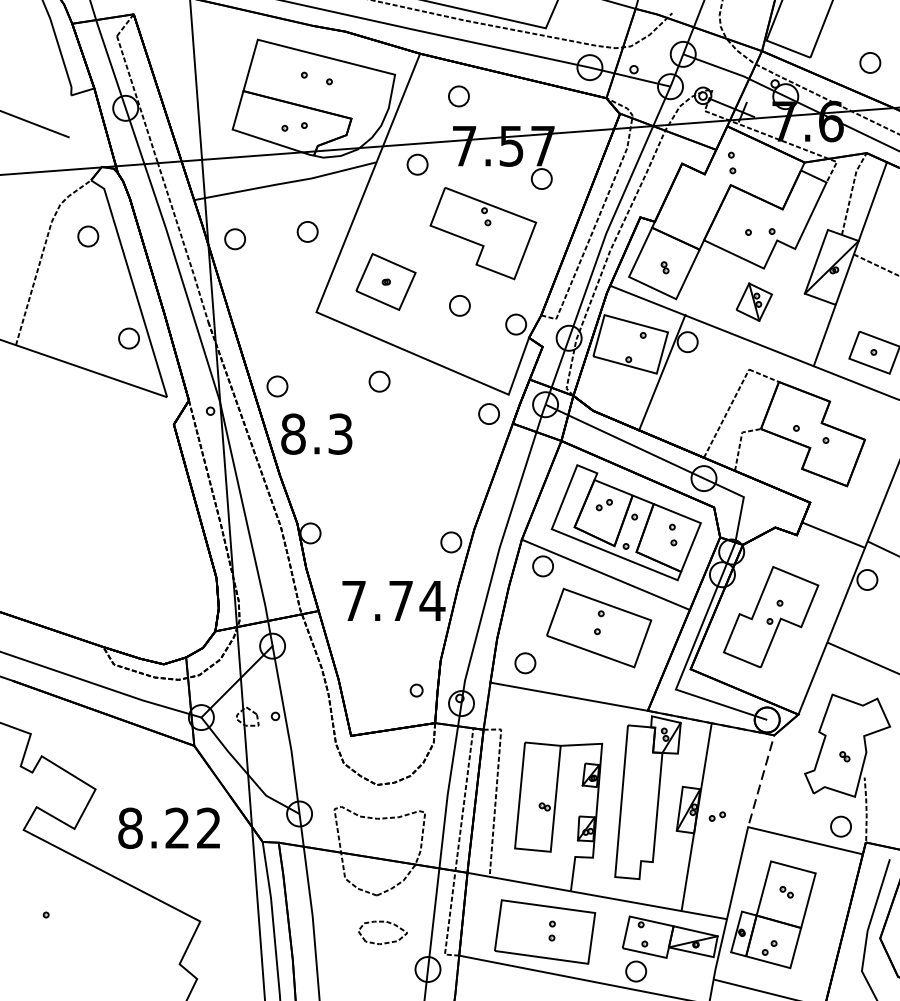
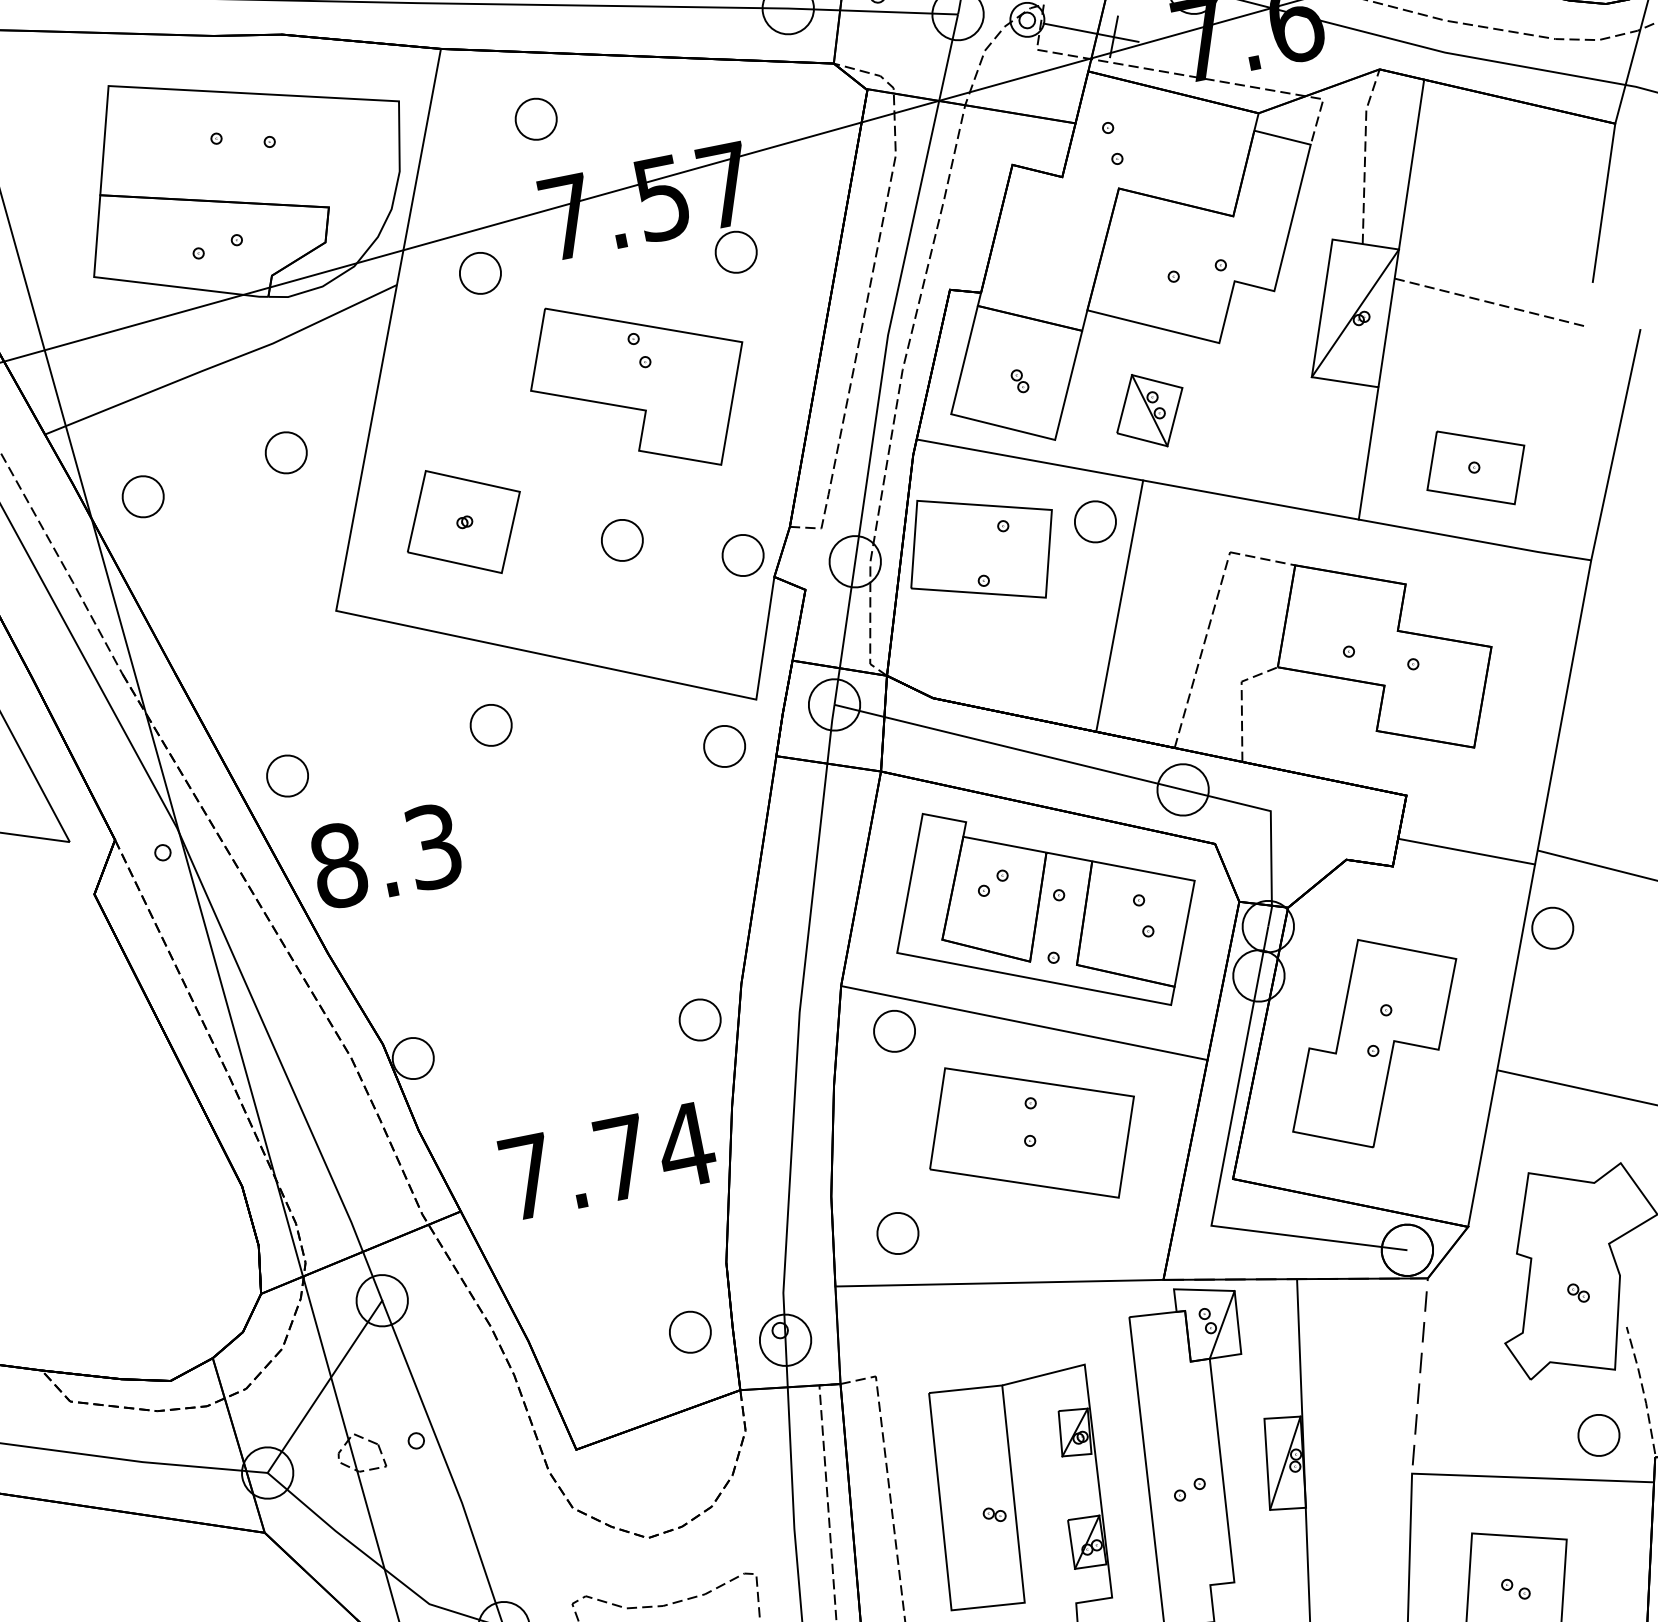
part: (754, 301) -> (1149, 409), moved
line: (662, 372) -> (1120, 605), moved
part: (416, 690) -> (689, 1332), size x1.67
part: (716, 816) -> (1187, 1489), moved

